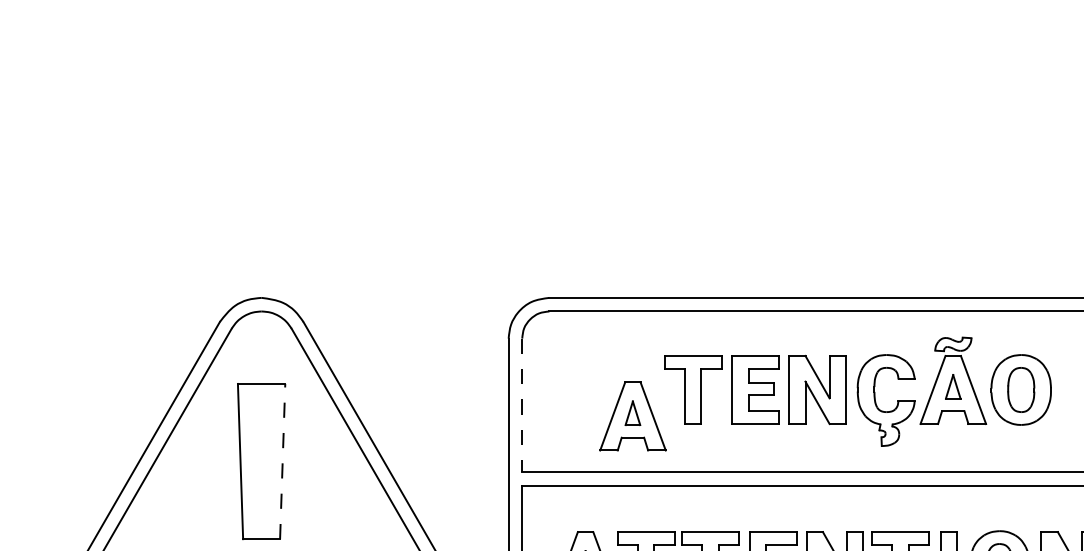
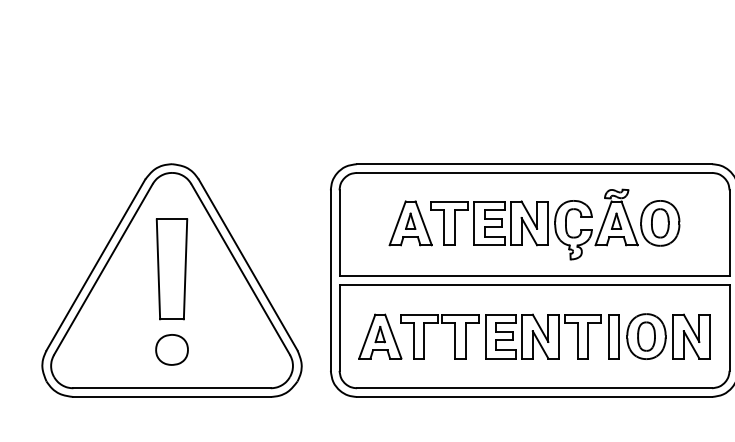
line: (522, 405) -> (339, 233), dashed -> solid
part: (632, 416) -> (410, 223), moved
line: (282, 461) -> (185, 269), dashed -> solid

